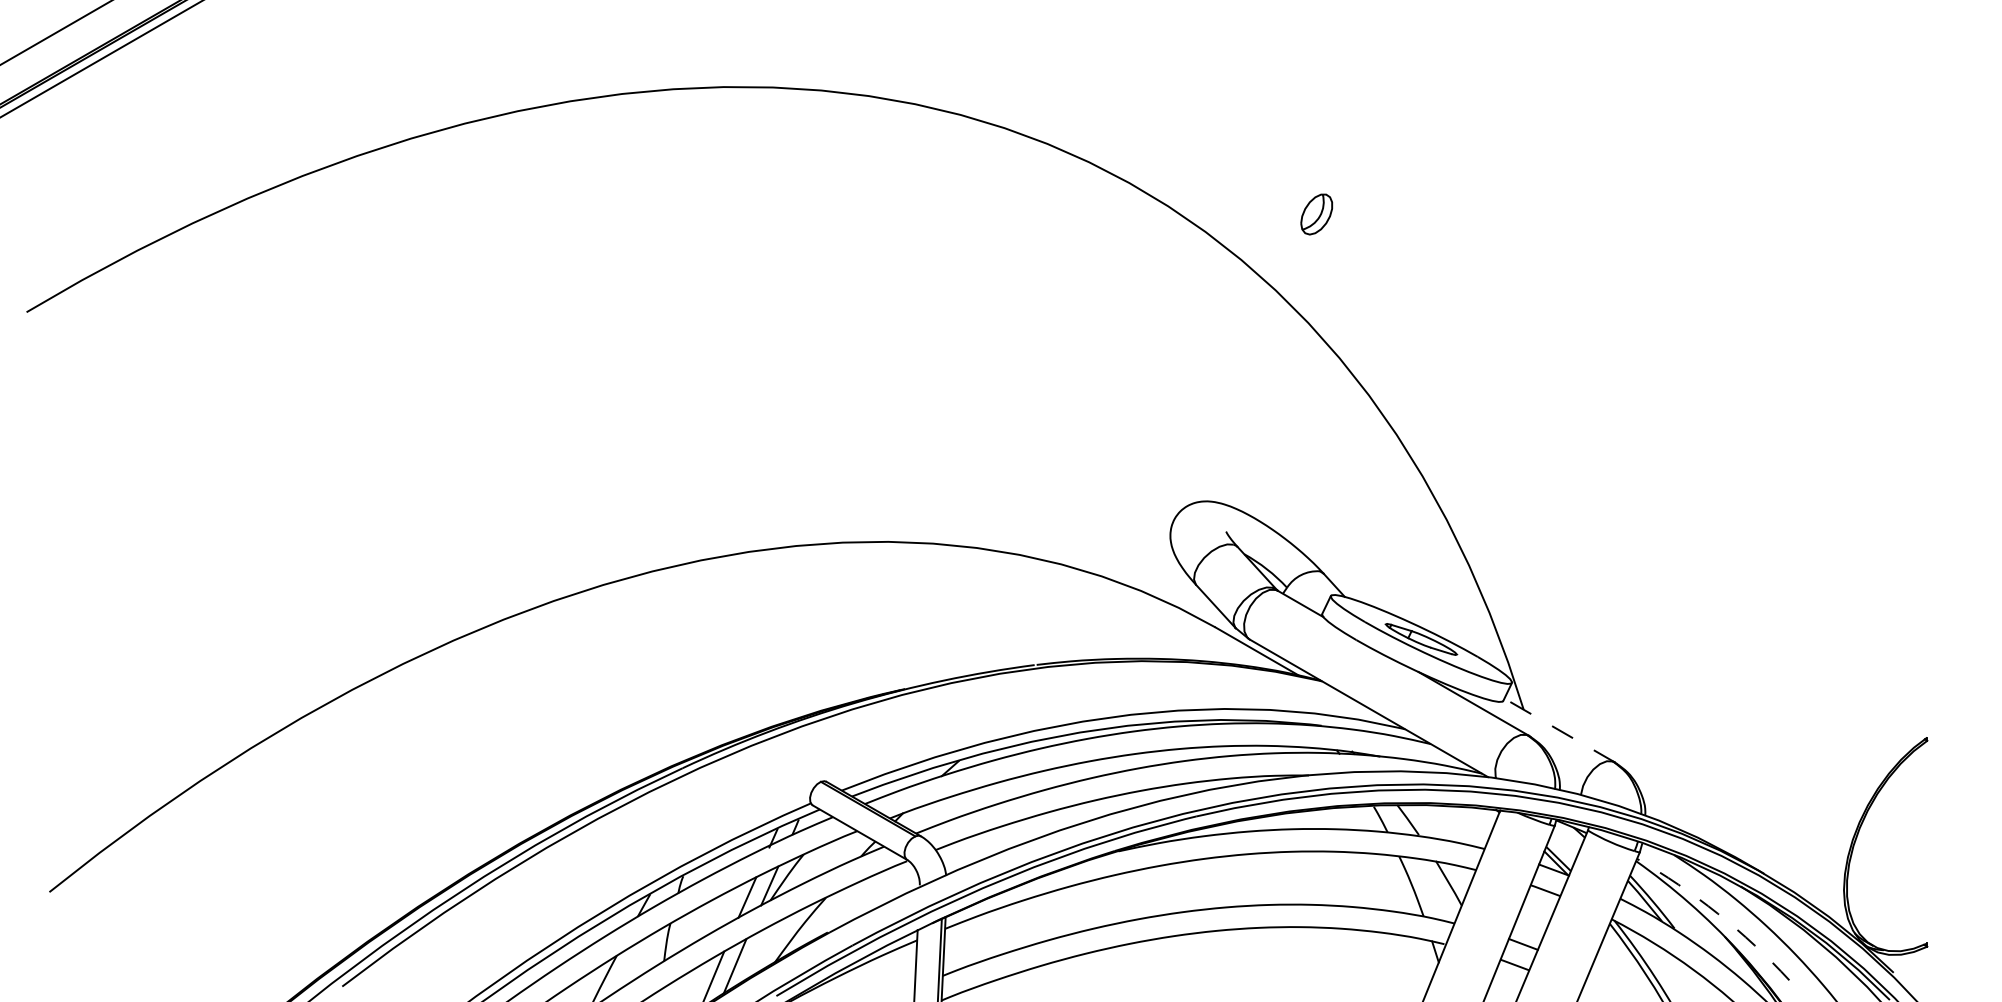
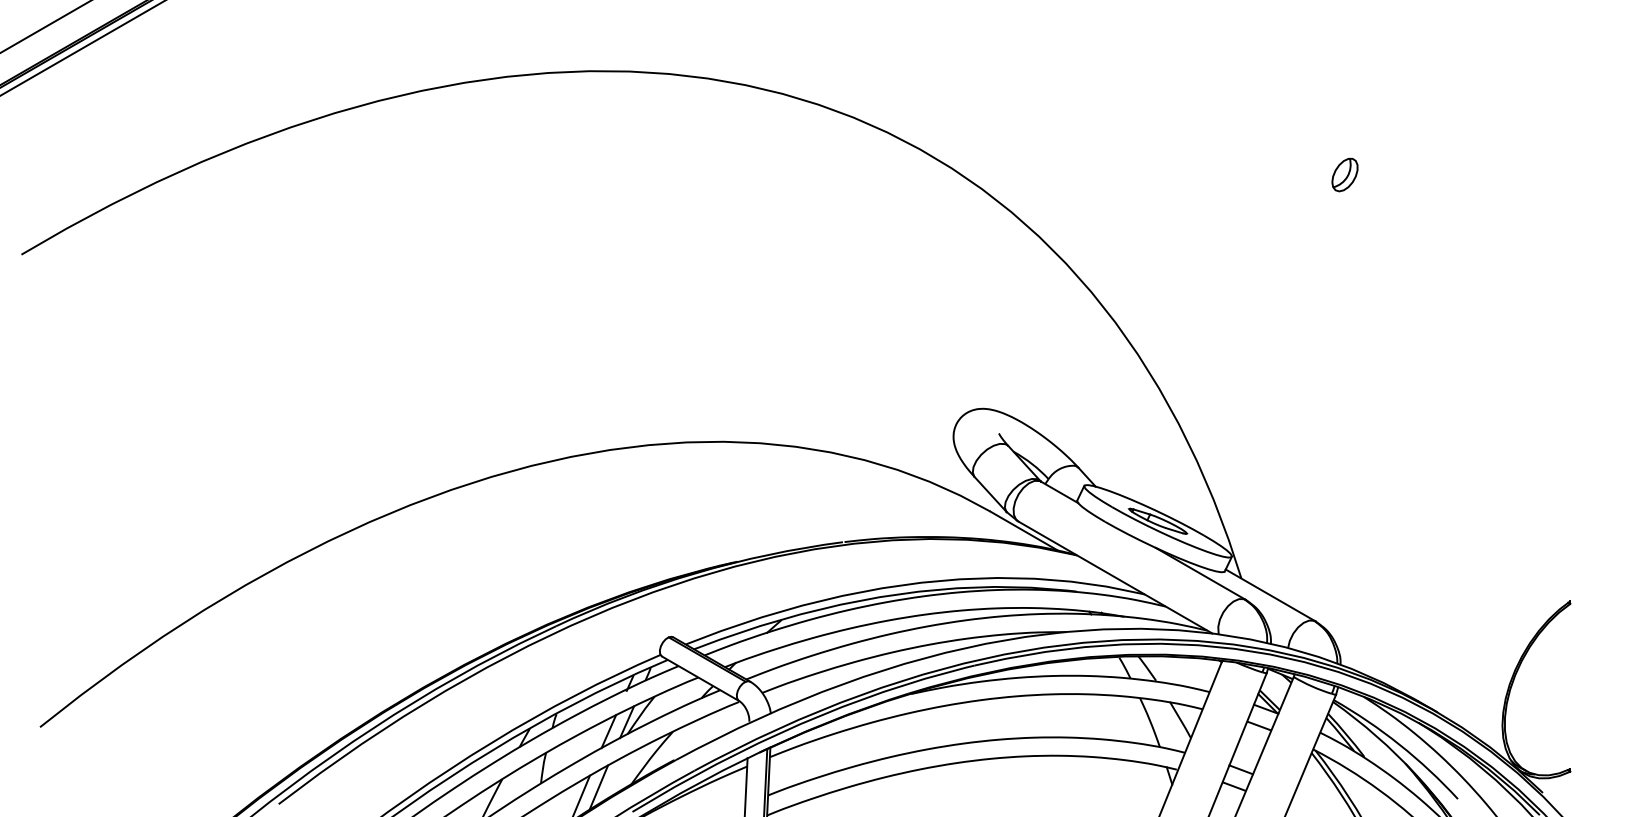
part: (1316, 214) -> (1344, 175), moved
line: (1559, 730) -> (1270, 595), dashed -> solid
arc: (1717, 913) -> (1399, 744), dashed -> solid

